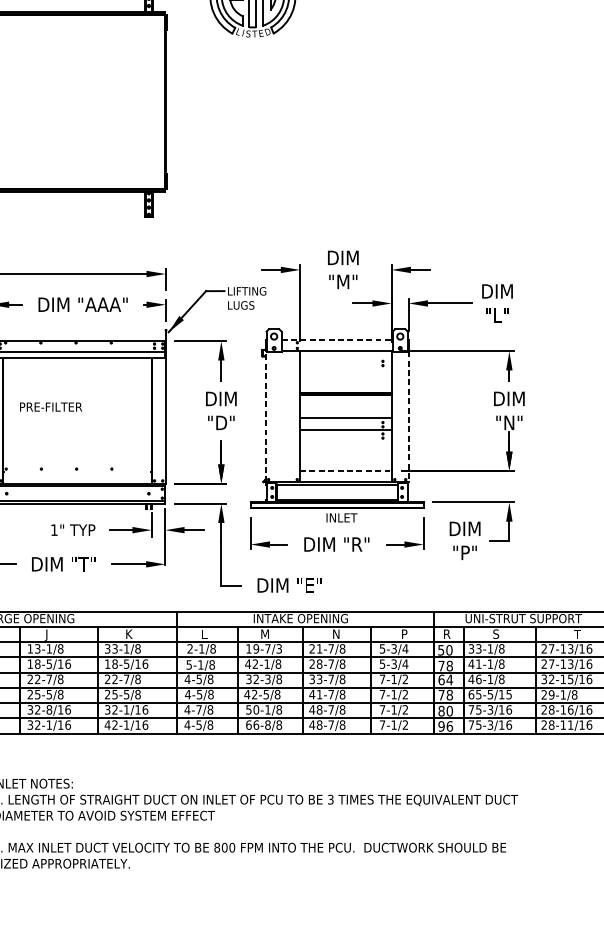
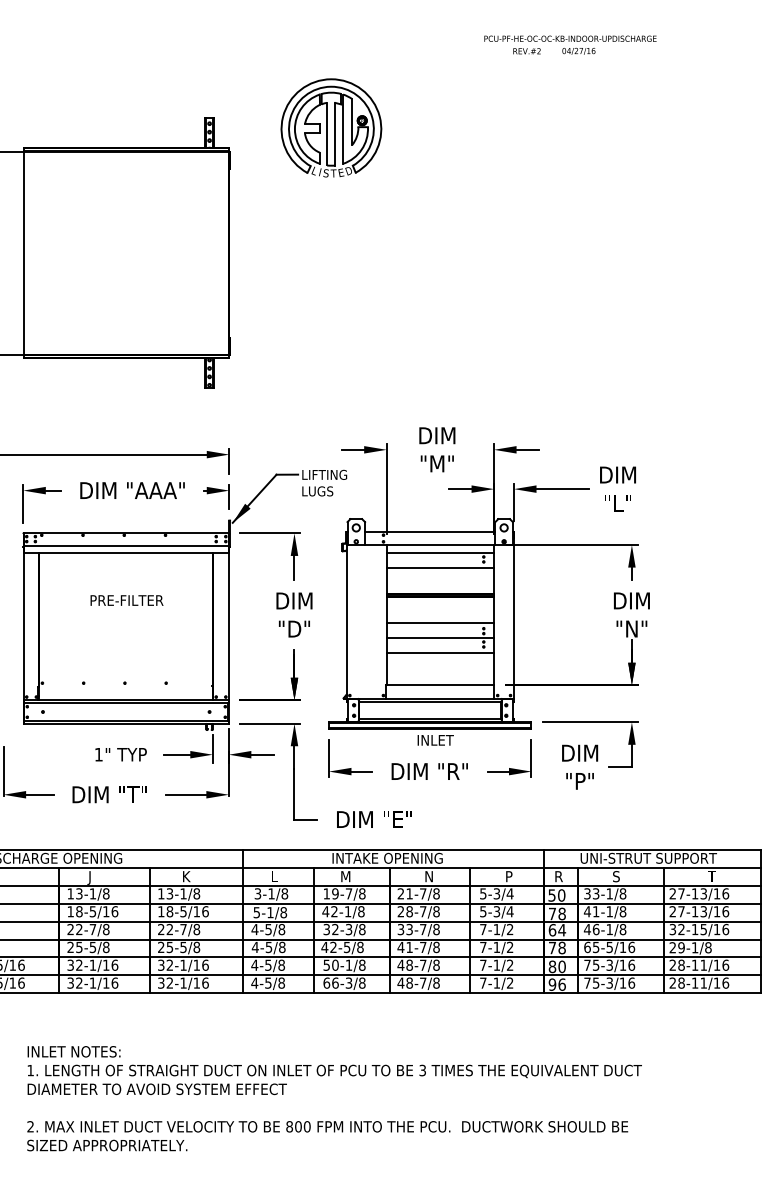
line: (337, 339) -> (430, 531), dashed -> solid
line: (345, 357) -> (440, 552), added
line: (345, 370) -> (440, 567), added
text: (50, 407) -> (126, 600), moved
line: (265, 416) -> (346, 621), dashed -> solid
line: (408, 416) -> (513, 621), dashed -> solid
line: (345, 442) -> (440, 652), added
line: (345, 471) -> (440, 685), dashed -> solid
text: (107, 648) -> (161, 893), 33-1/8 -> 13-1/8
text: (189, 648) -> (257, 893), 2-1/8 -> 3-1/8
text: (279, 648) -> (362, 893), 19-7/3 -> 19-7/8
text: (509, 694) -> (631, 947), 65-5/15 -> 65-5/16
text: (48, 709) -> (92, 964), 32-8/16 -> 32-1/16
text: (199, 709) -> (268, 964), 4-7/8 -> 4-5/8
text: (570, 709) -> (703, 964), 28-16/16 -> 28-11/16
text: (107, 724) -> (160, 982), 42-1/16 -> 32-1/16
text: (267, 724) -> (348, 982), 66-8/8 -> 66-3/8

